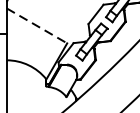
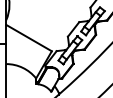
line: (37, 26) -> (29, 38), dashed -> solid

